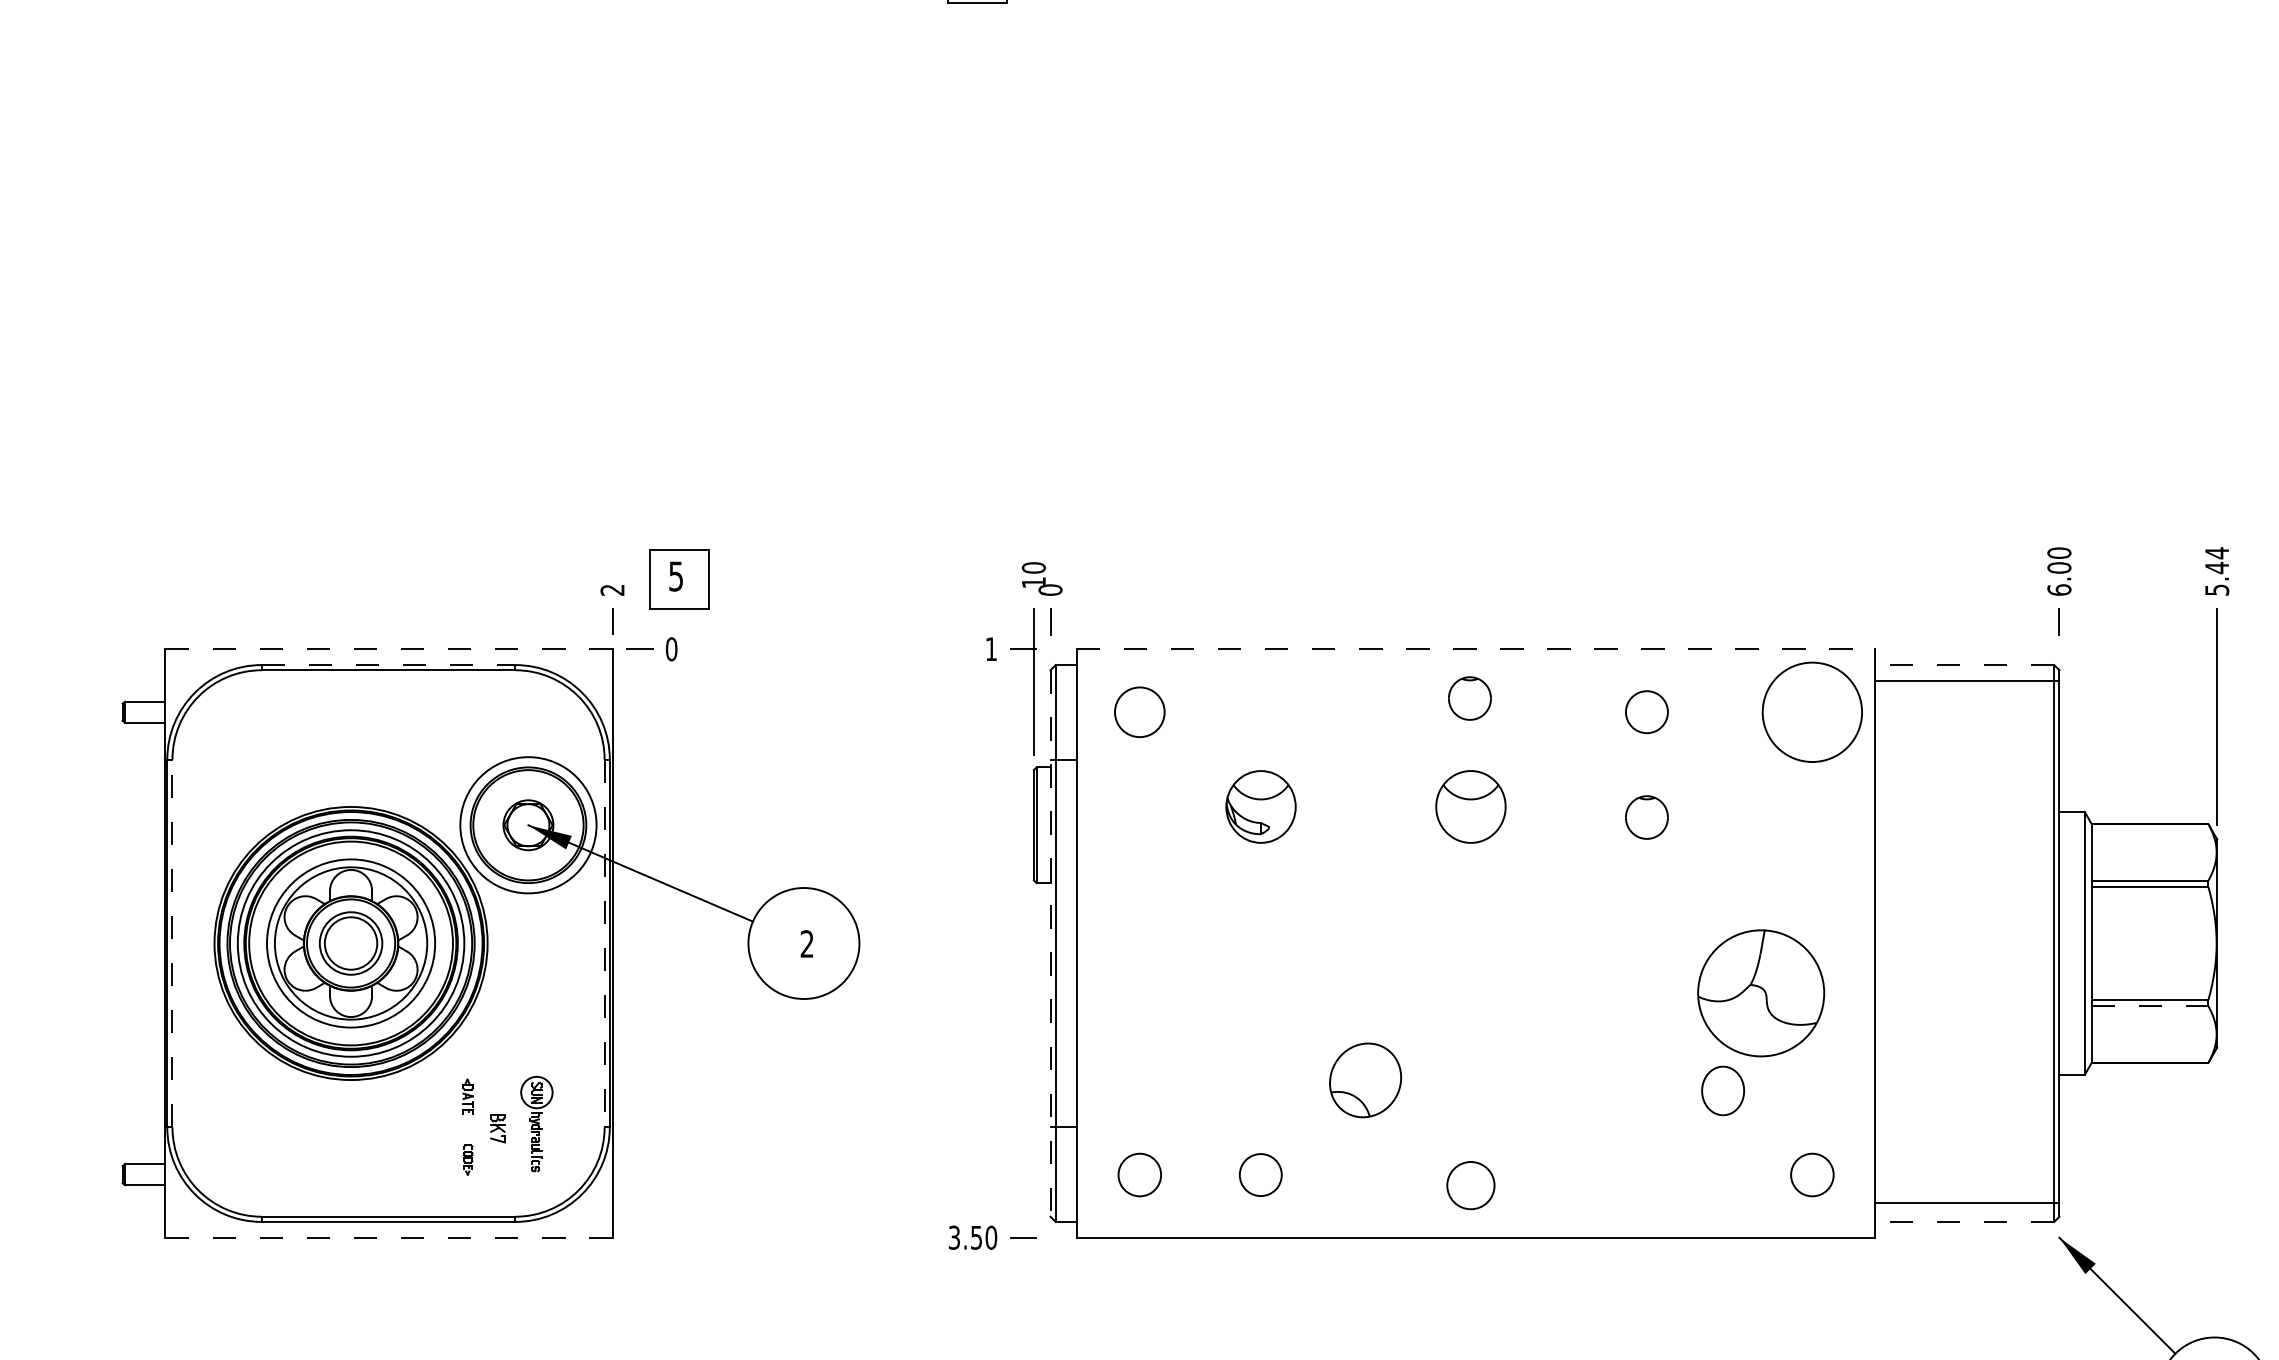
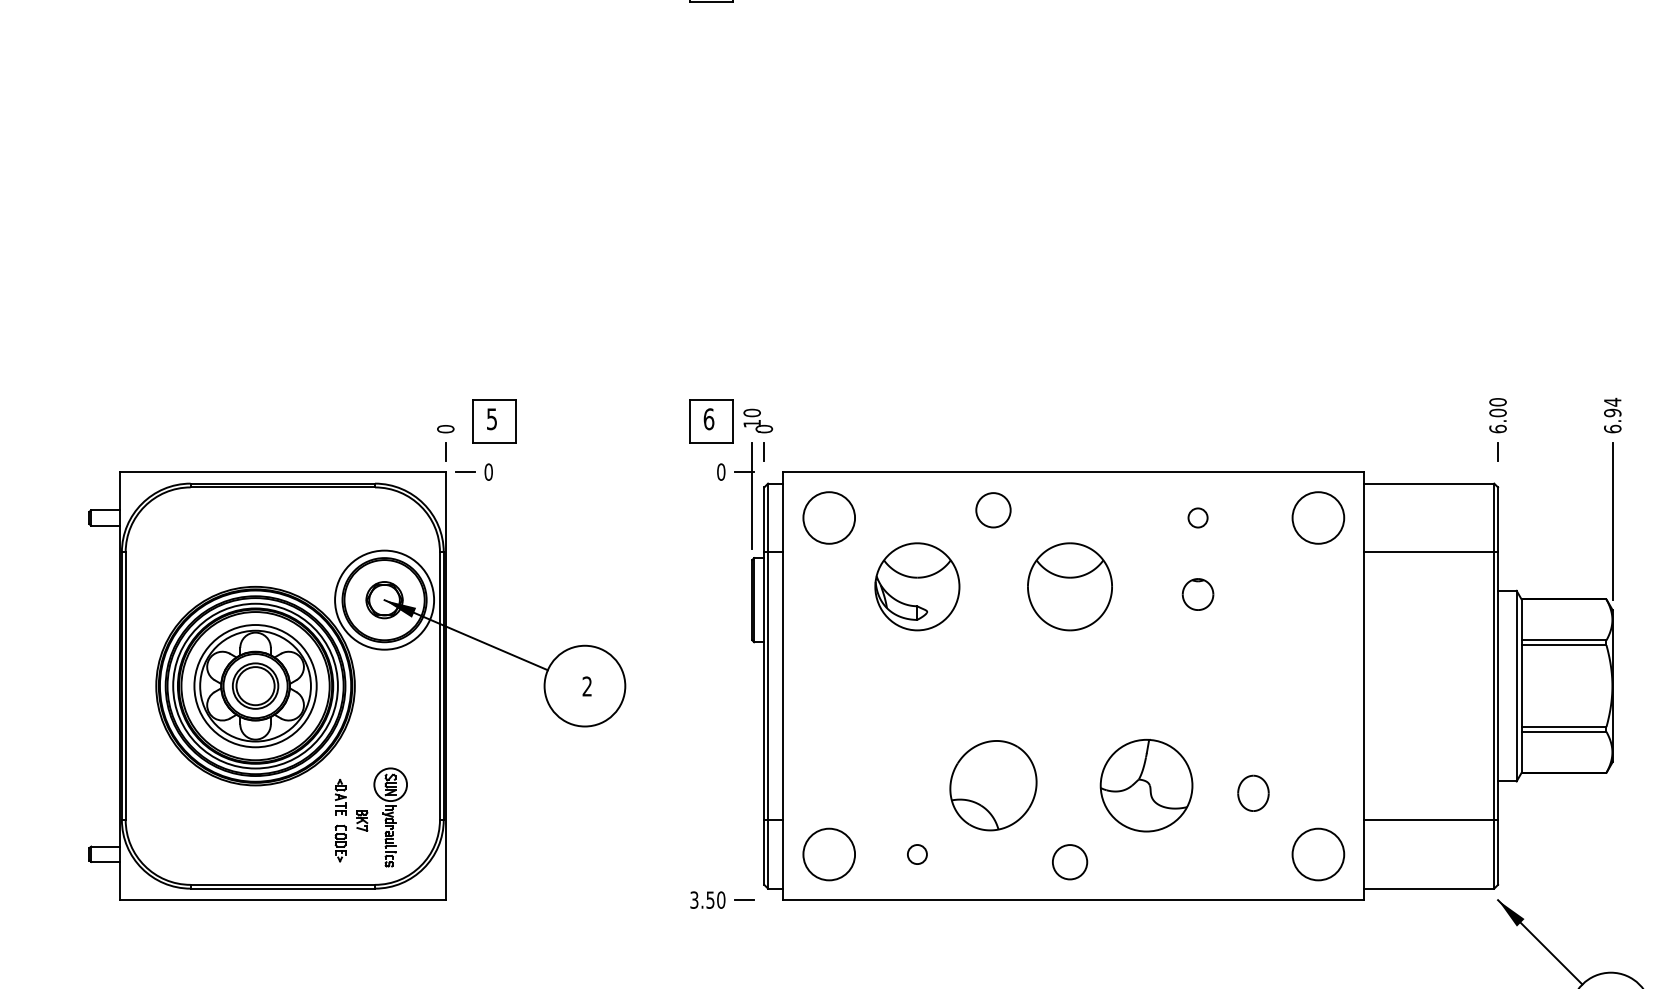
text: (2217, 578) -> (1613, 420), 5.44 -> 6.94
part: (977, 579) -> (711, 421), added
text: (612, 589) -> (445, 428), 2 -> 0
line: (388, 649) -> (282, 472), dashed -> solid
text: (991, 649) -> (721, 472), 1 -> 0
line: (1476, 649) -> (1074, 472), dashed -> solid
line: (388, 665) -> (282, 483), dashed -> solid
line: (1964, 665) -> (1429, 483), dashed -> solid
line: (1967, 680) -> (1431, 552), moved
part: (1469, 698) -> (1069, 507), removed
circle: (1365, 701) -> (993, 510), added
circle: (1139, 711) -> (829, 517), size x1.43
circle: (1811, 711) -> (1317, 517), size x0.71
circle: (1646, 712) -> (1197, 518), size x0.62
part: (1260, 806) -> (917, 586), size x1.67
part: (1470, 806) -> (1069, 586), size x1.67
line: (172, 943) -> (125, 686), dashed -> solid
line: (604, 943) -> (439, 686), dashed -> solid
line: (1050, 944) -> (764, 686), dashed -> solid
part: (1761, 993) -> (1146, 785), moved
line: (2150, 1006) -> (1564, 731), dashed -> solid
part: (1365, 1080) -> (993, 785), size x1.67
part: (467, 1096) -> (340, 797), size x1.43
part: (536, 1123) -> (390, 817), size x1.43
part: (468, 1159) -> (340, 843), size x1.67
circle: (1139, 1174) -> (829, 854), size x1.67
circle: (1261, 1174) -> (917, 854), size x0.62
circle: (1811, 1174) -> (1317, 854), size x1.67
line: (1967, 1203) -> (1431, 819), moved
line: (1964, 1221) -> (1429, 888), dashed -> solid
line: (388, 1237) -> (282, 899), dashed -> solid

